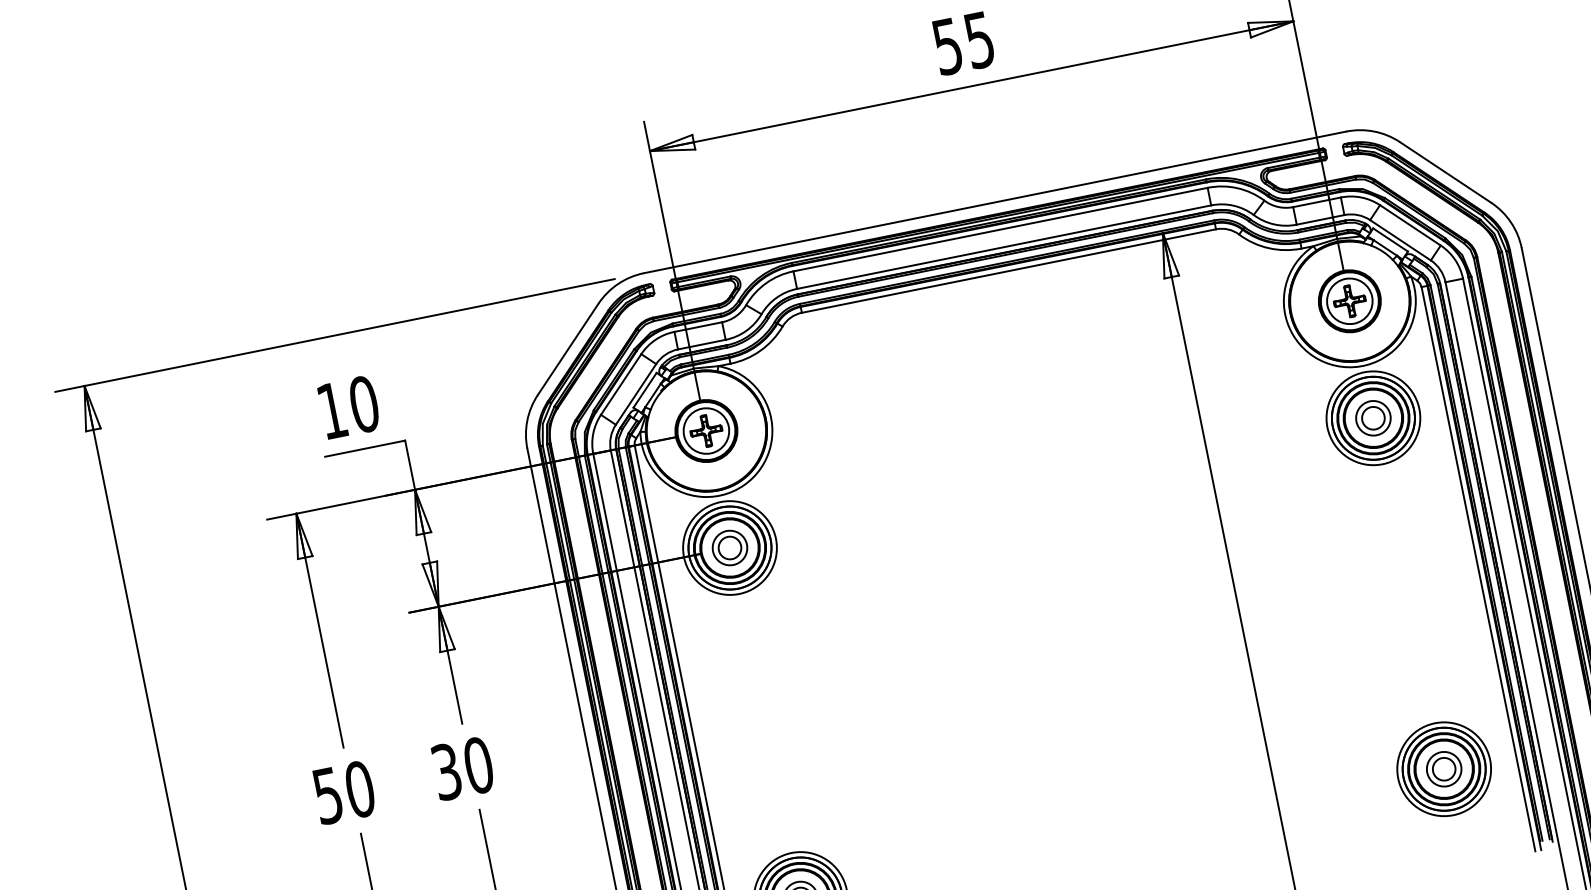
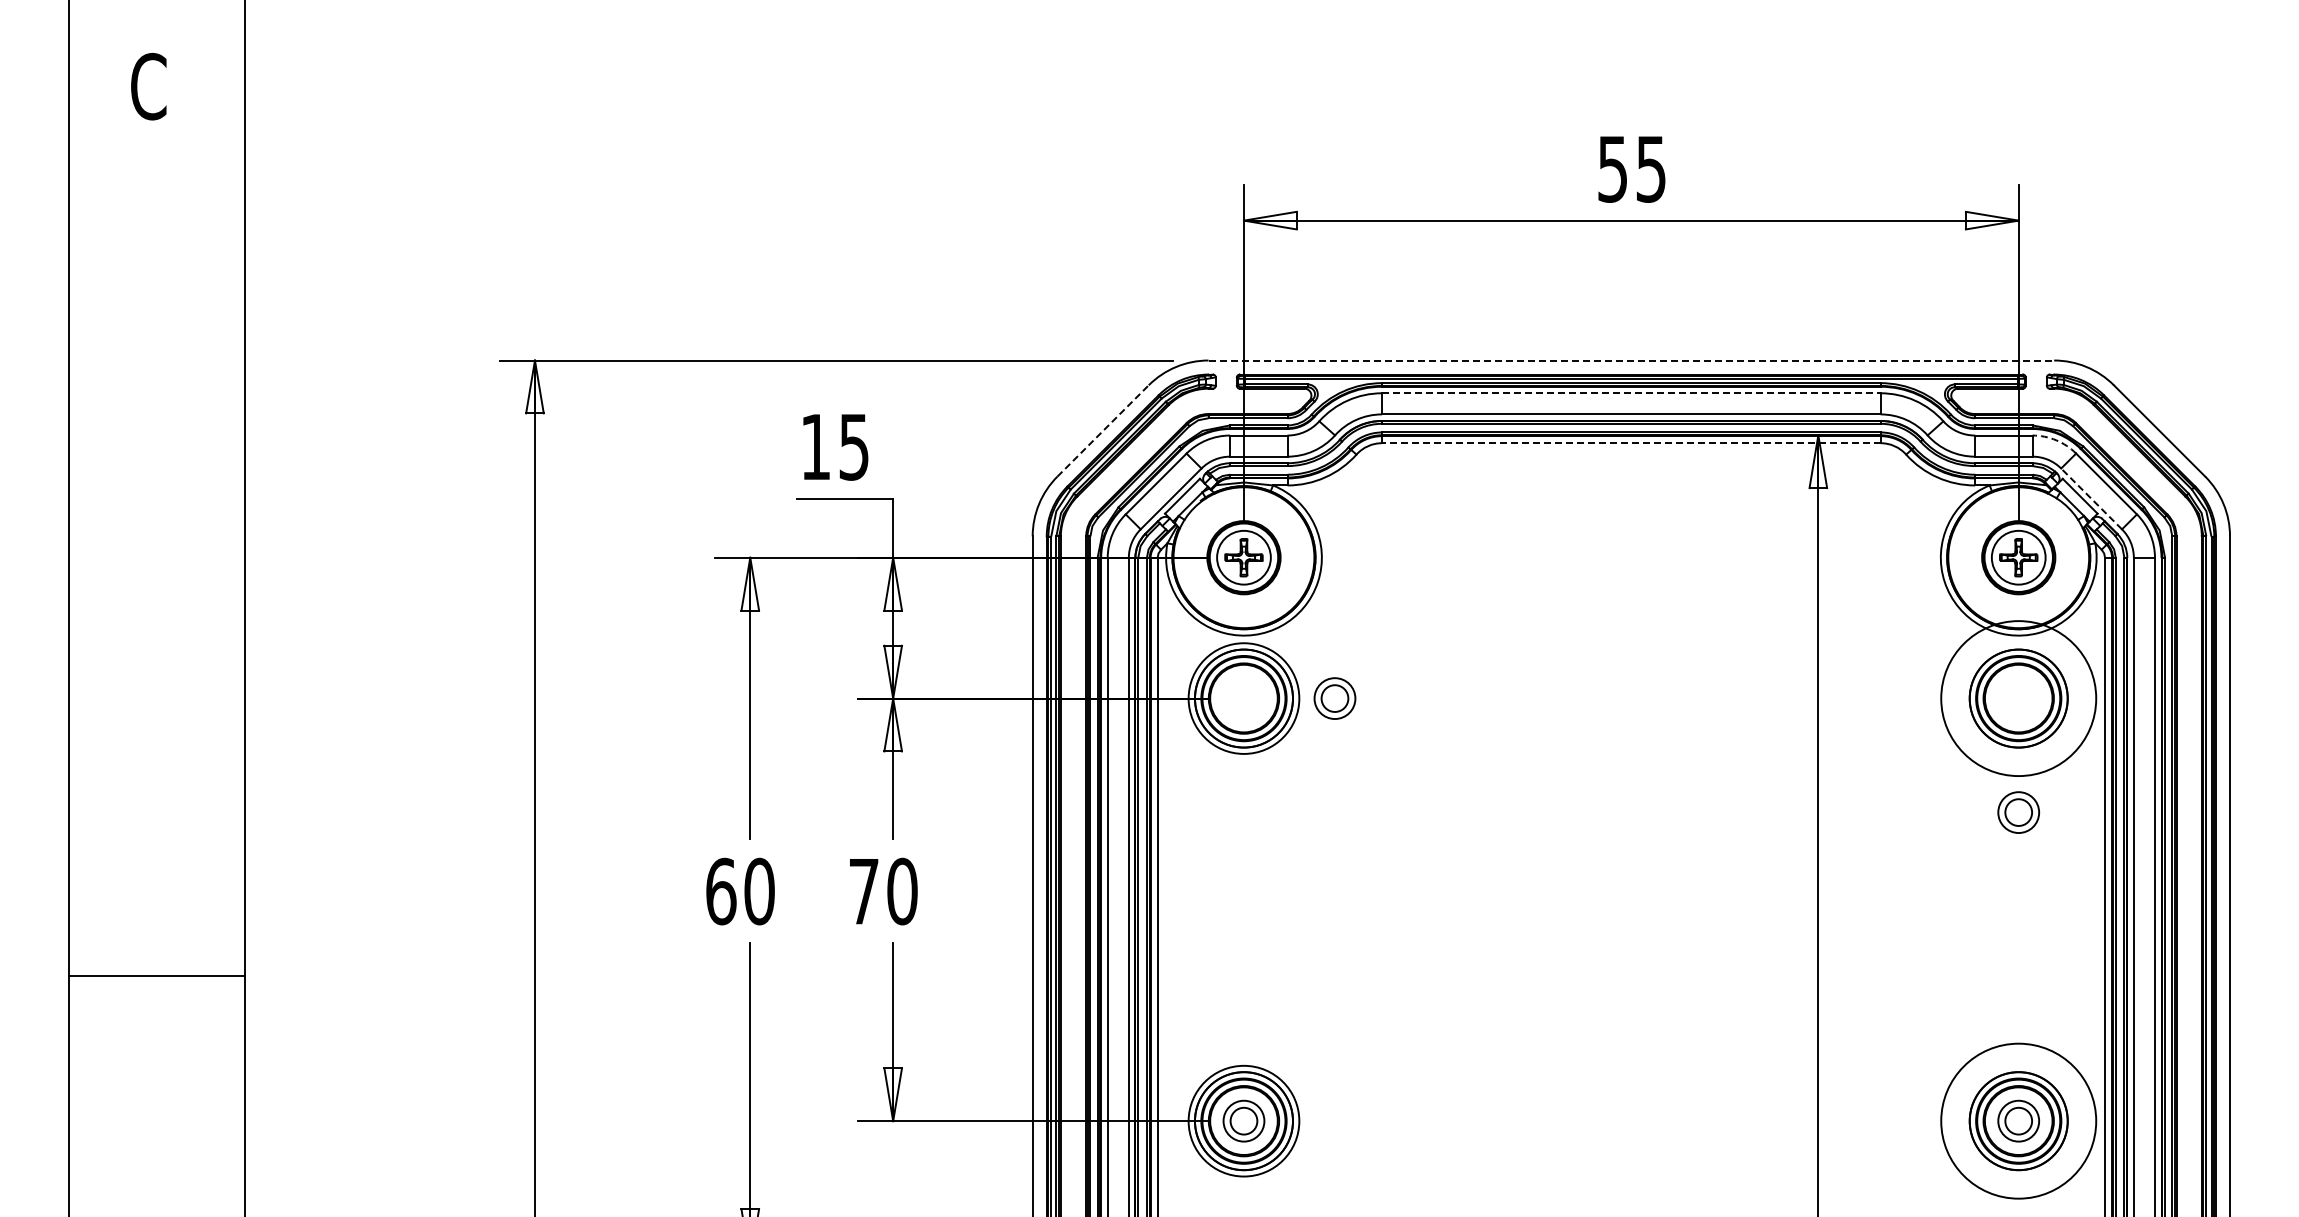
arc: (1361, 197) -> (2056, 440), solid -> dashed
line: (995, 202) -> (1631, 360), solid -> dashed
line: (1000, 229) -> (1631, 393), solid -> dashed
line: (1400, 239) -> (2091, 498), solid -> dashed
line: (1008, 271) -> (1630, 443), solid -> dashed
line: (568, 348) -> (1103, 430), solid -> dashed
text: (364, 403) -> (854, 446), 10 -> 15
circle: (1373, 418) -> (2018, 698), size x1.4
part: (1373, 418) -> (2018, 812), moved
part: (729, 548) -> (1334, 698), moved
circle: (1443, 768) -> (2018, 1120), size x1.4
text: (446, 771) -> (863, 891), 30 -> 70
text: (328, 795) -> (721, 891), 50 -> 60

